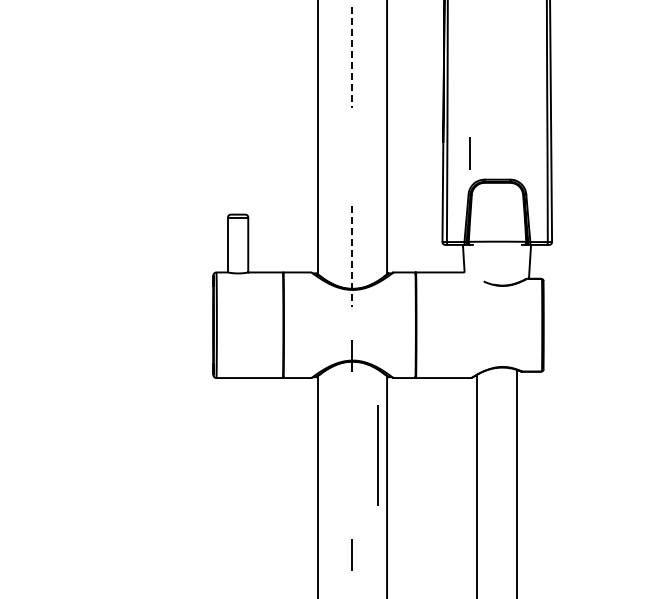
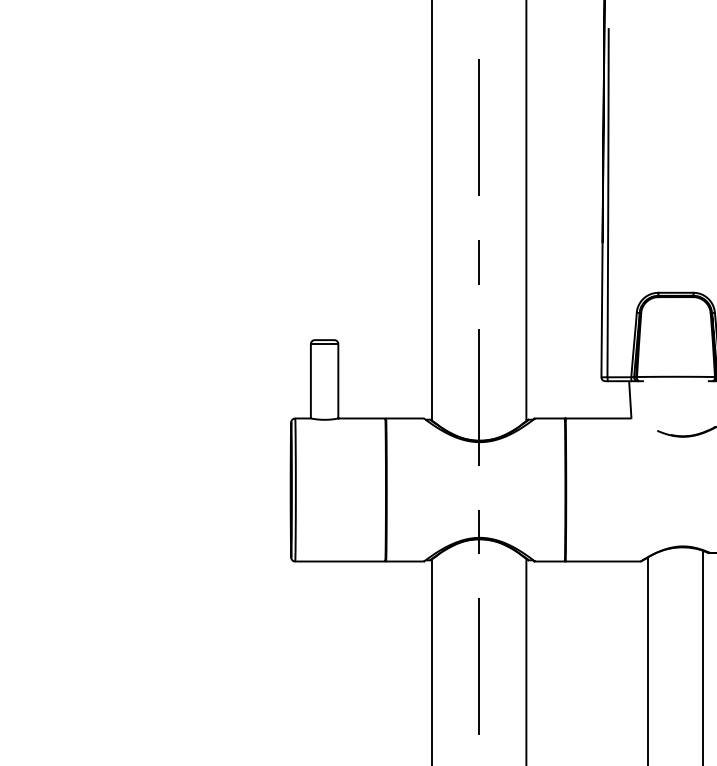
line: (352, 58) -> (479, 128), dashed -> solid
line: (469, 153) -> (478, 262), moved
line: (352, 257) -> (479, 398), dashed -> solid
line: (377, 455) -> (478, 666), moved

